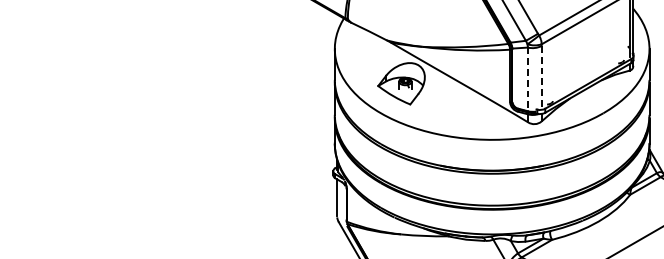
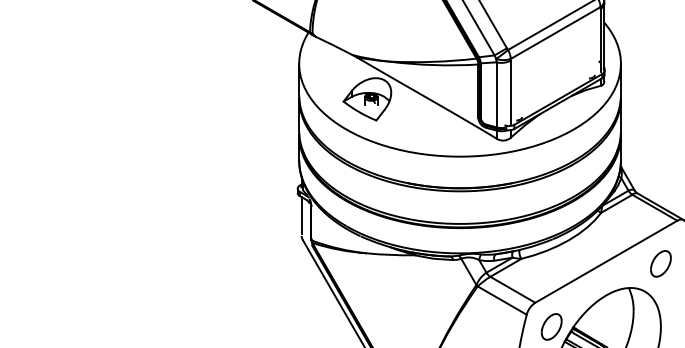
line: (541, 77) -> (510, 92), dashed -> solid
line: (527, 79) -> (496, 94), dashed -> solid

